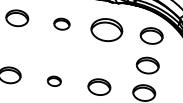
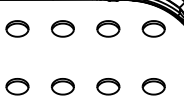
part: (61, 23) -> (62, 28), size x1.43
part: (107, 29) -> (108, 28), size x0.71
part: (147, 65) -> (153, 58), removed
part: (54, 80) -> (62, 86), size x1.67

